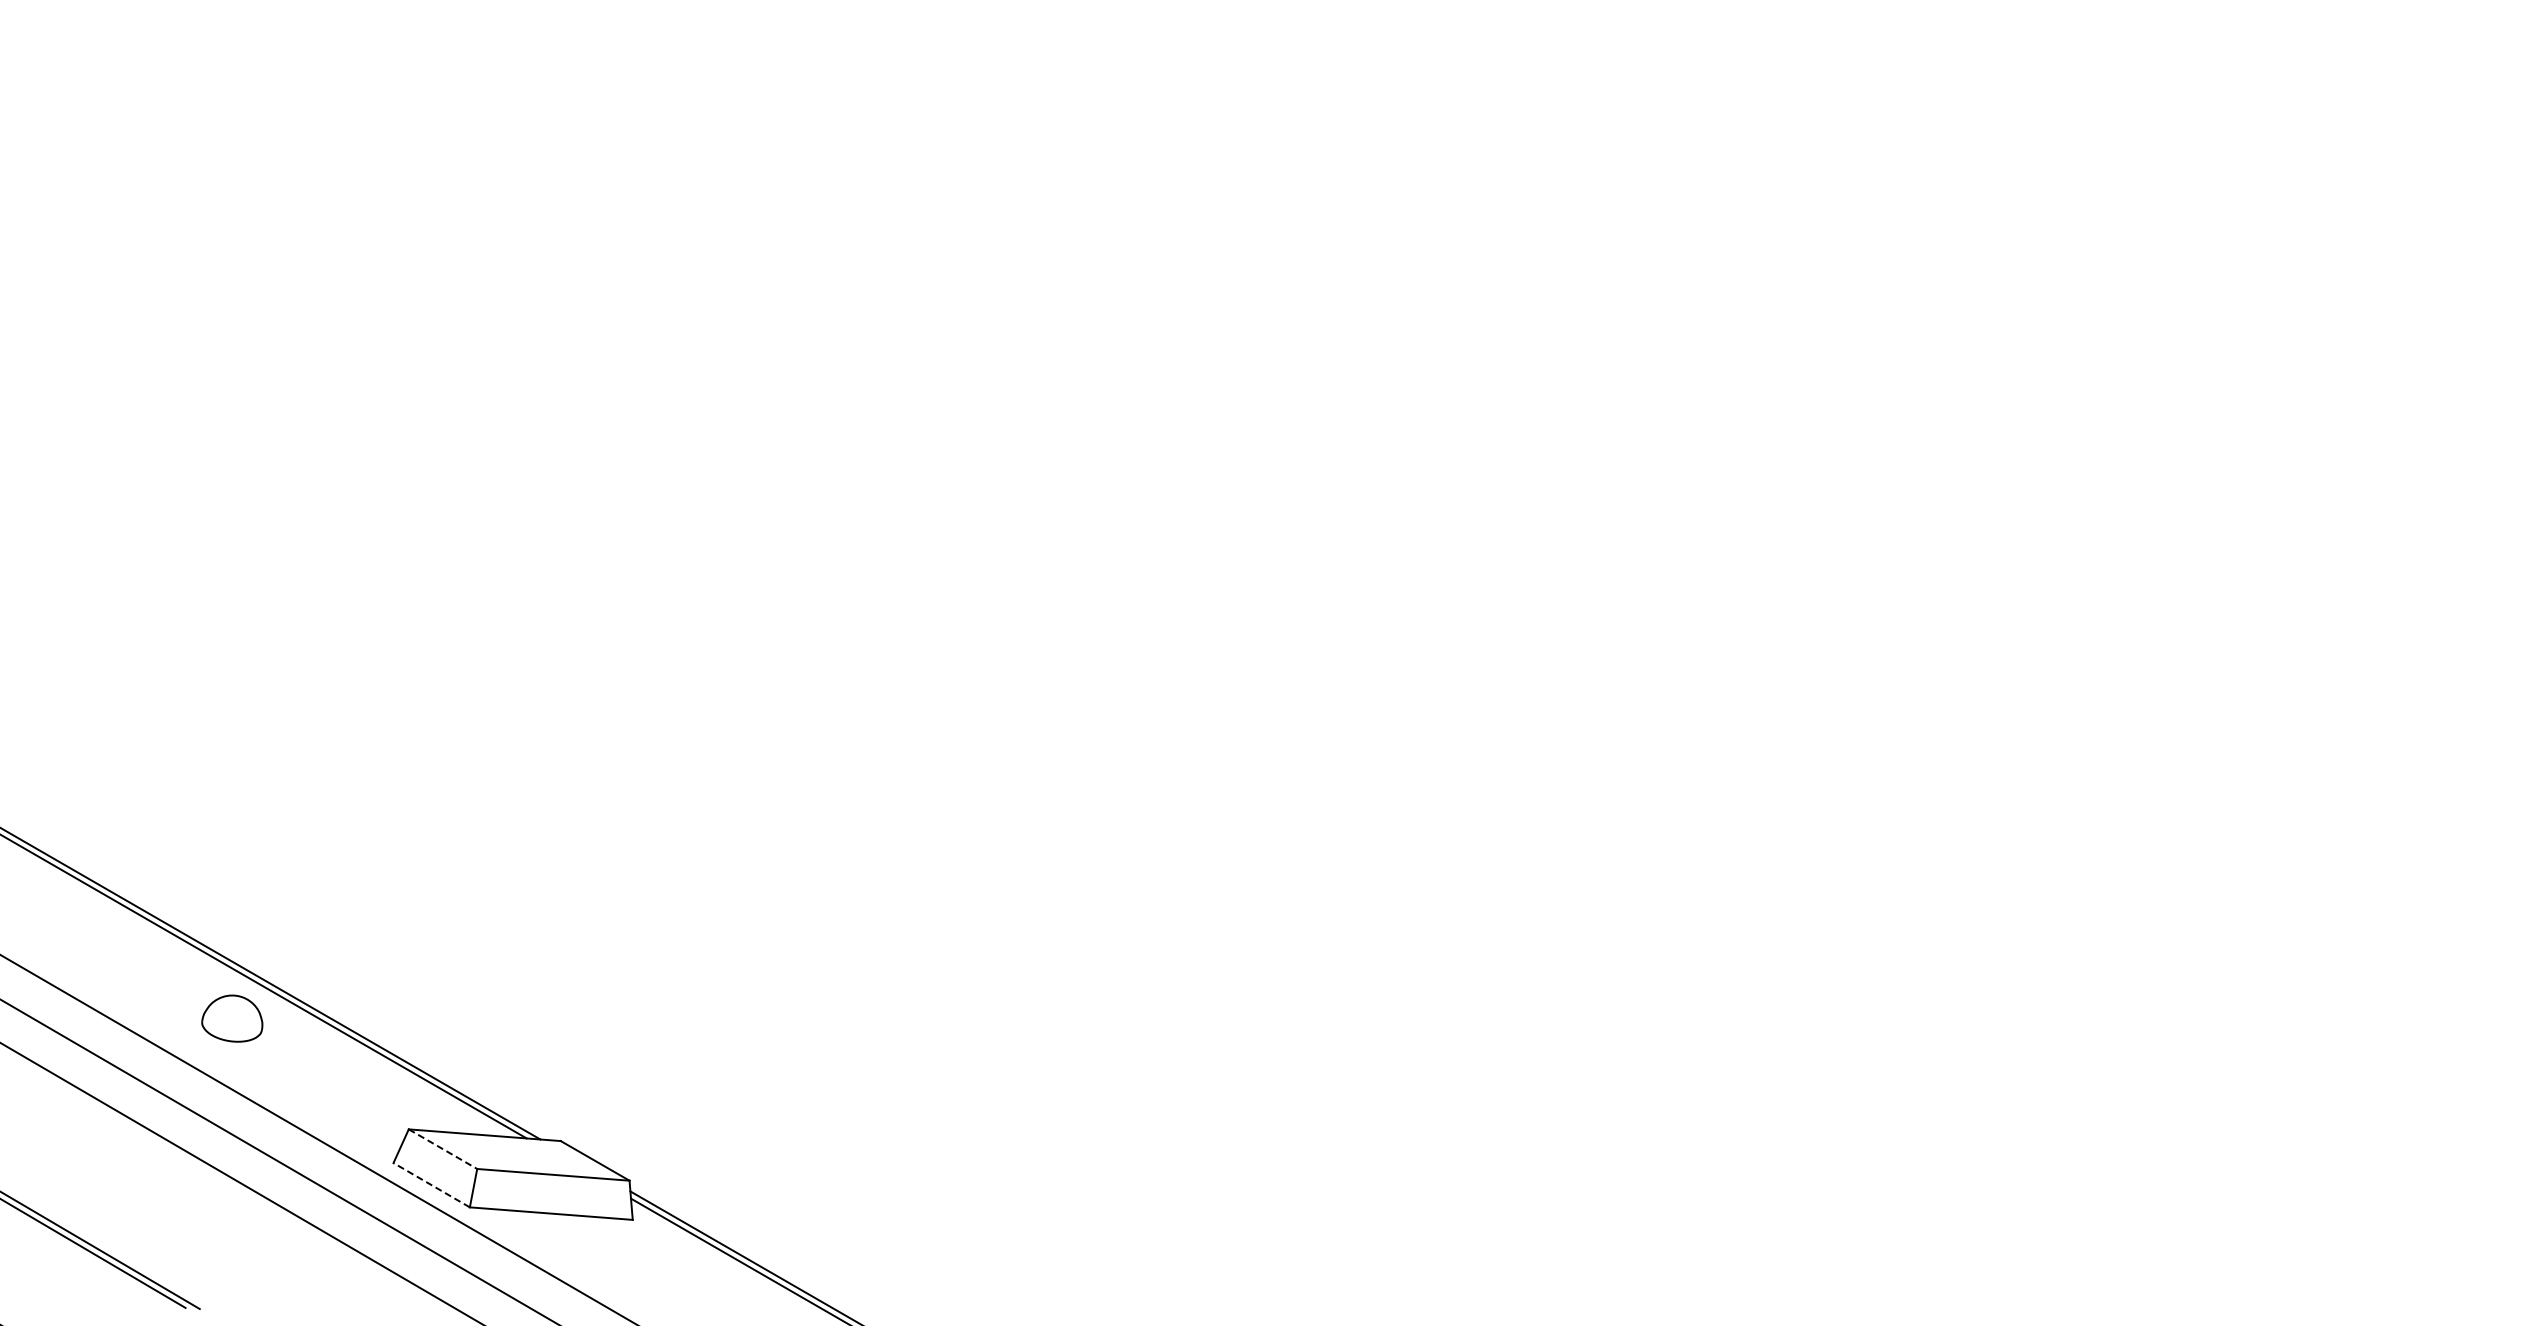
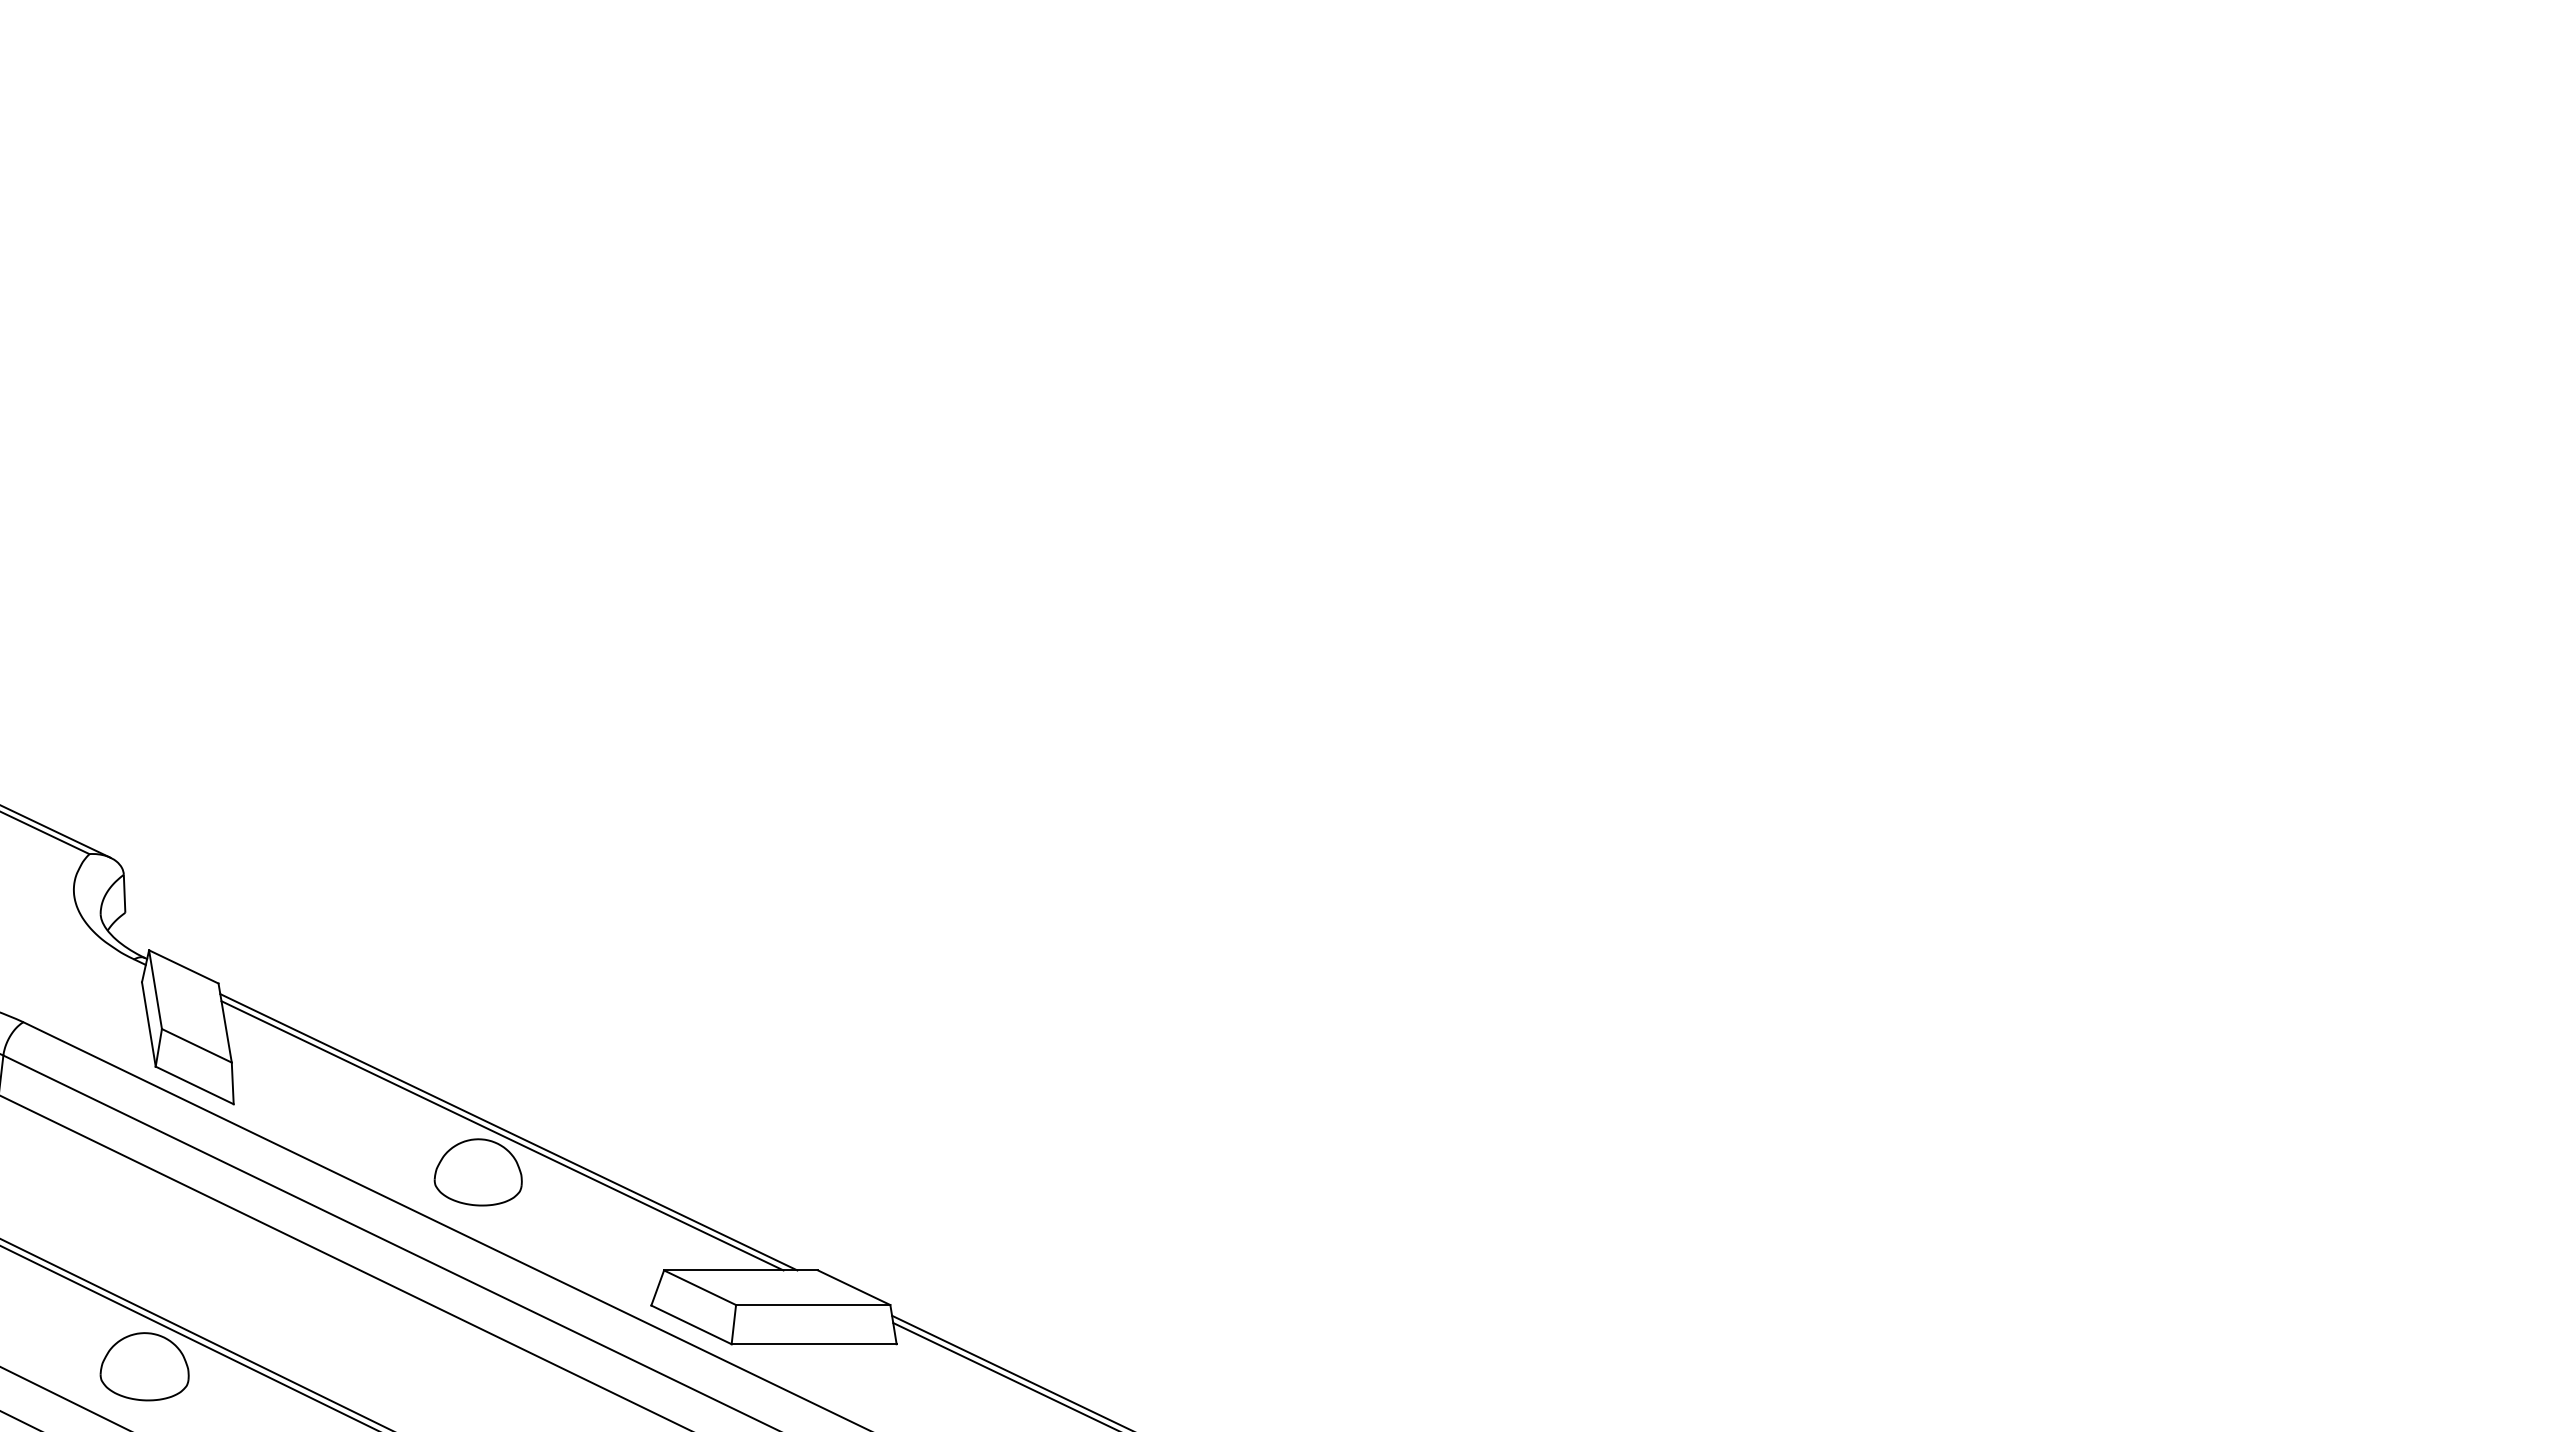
part: (232, 1018) -> (477, 1172), size x1.43
line: (443, 1148) -> (700, 1287), dashed -> solid
line: (431, 1184) -> (691, 1324), dashed -> solid

